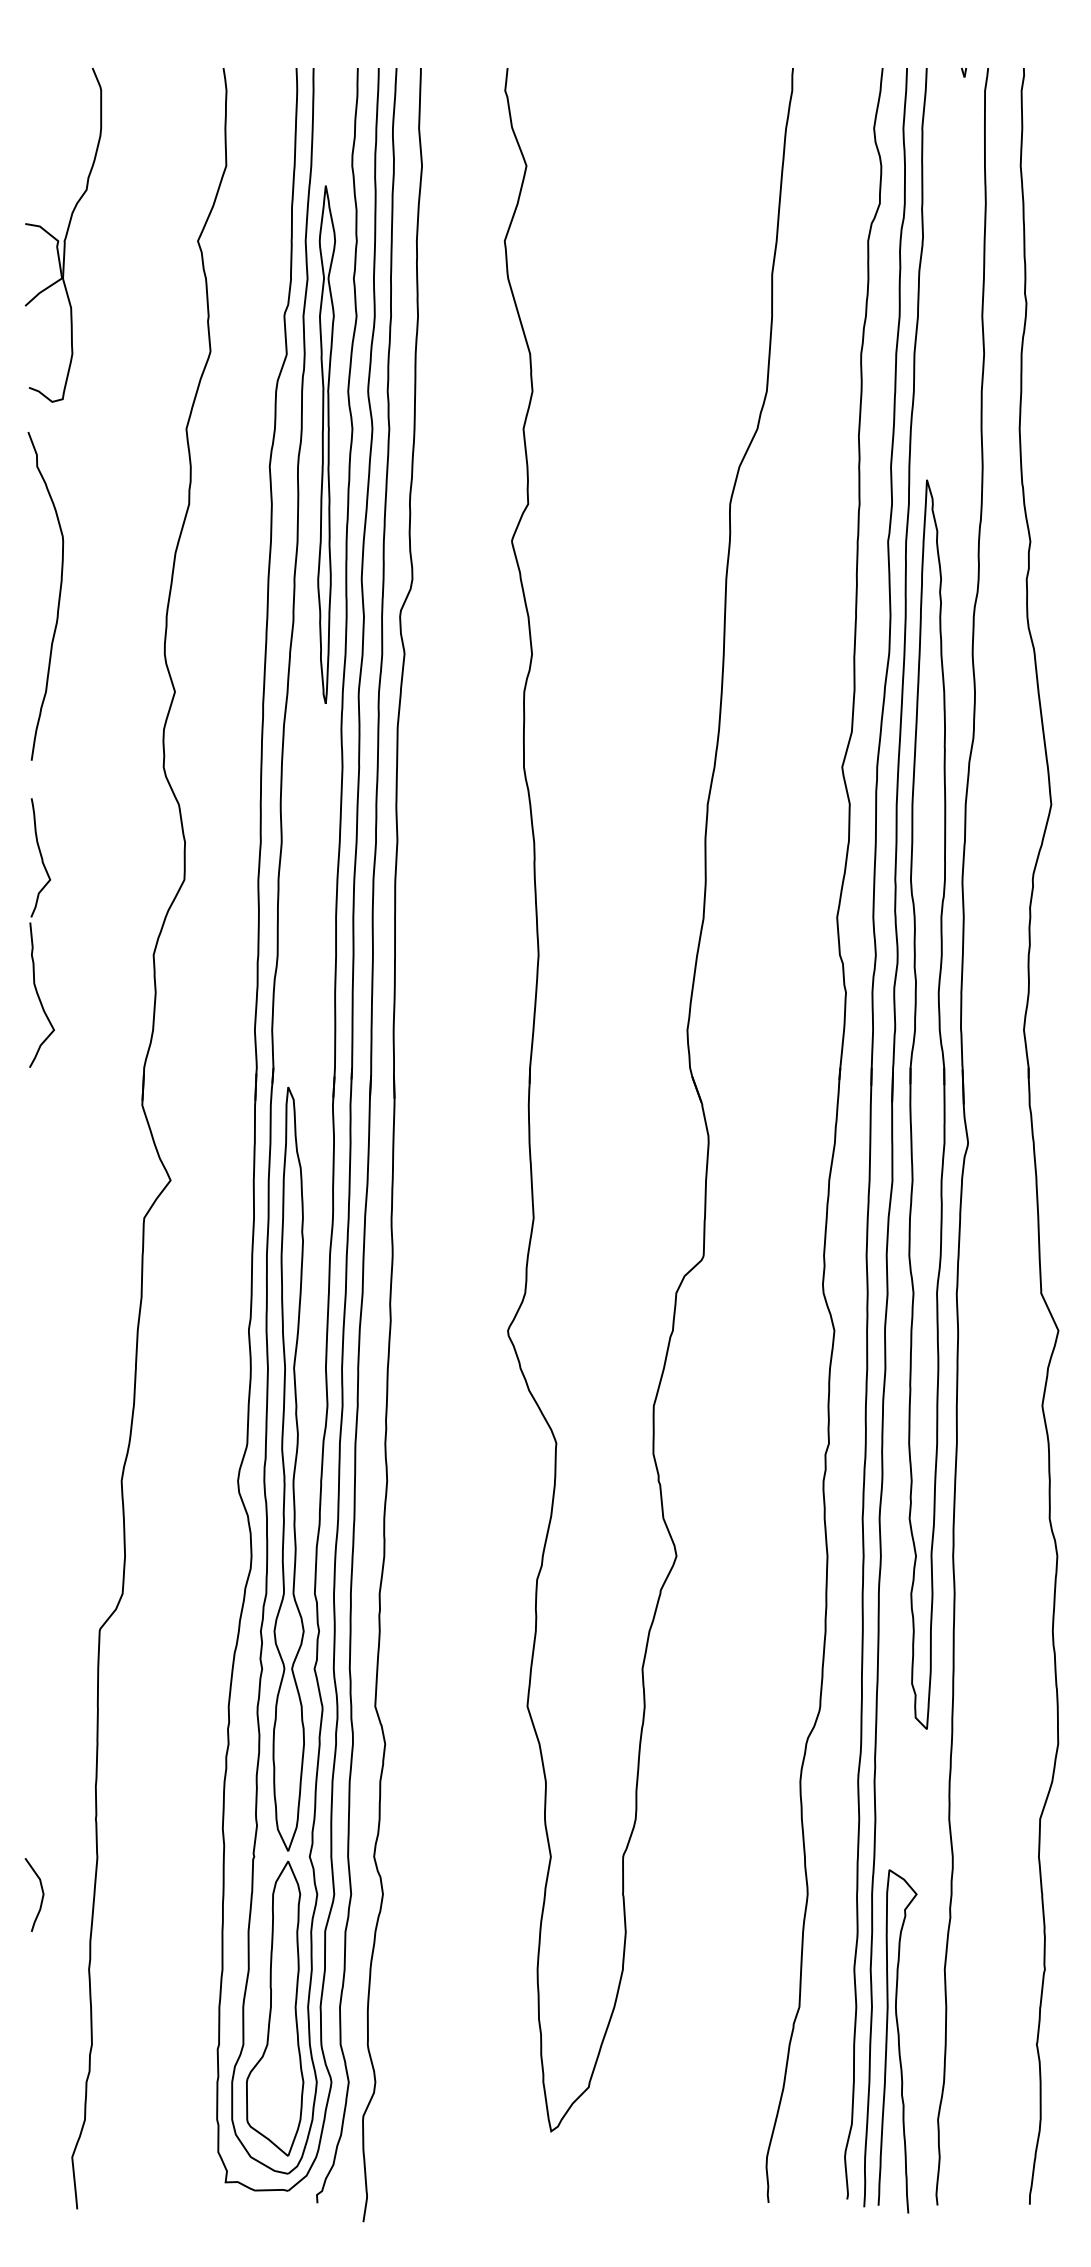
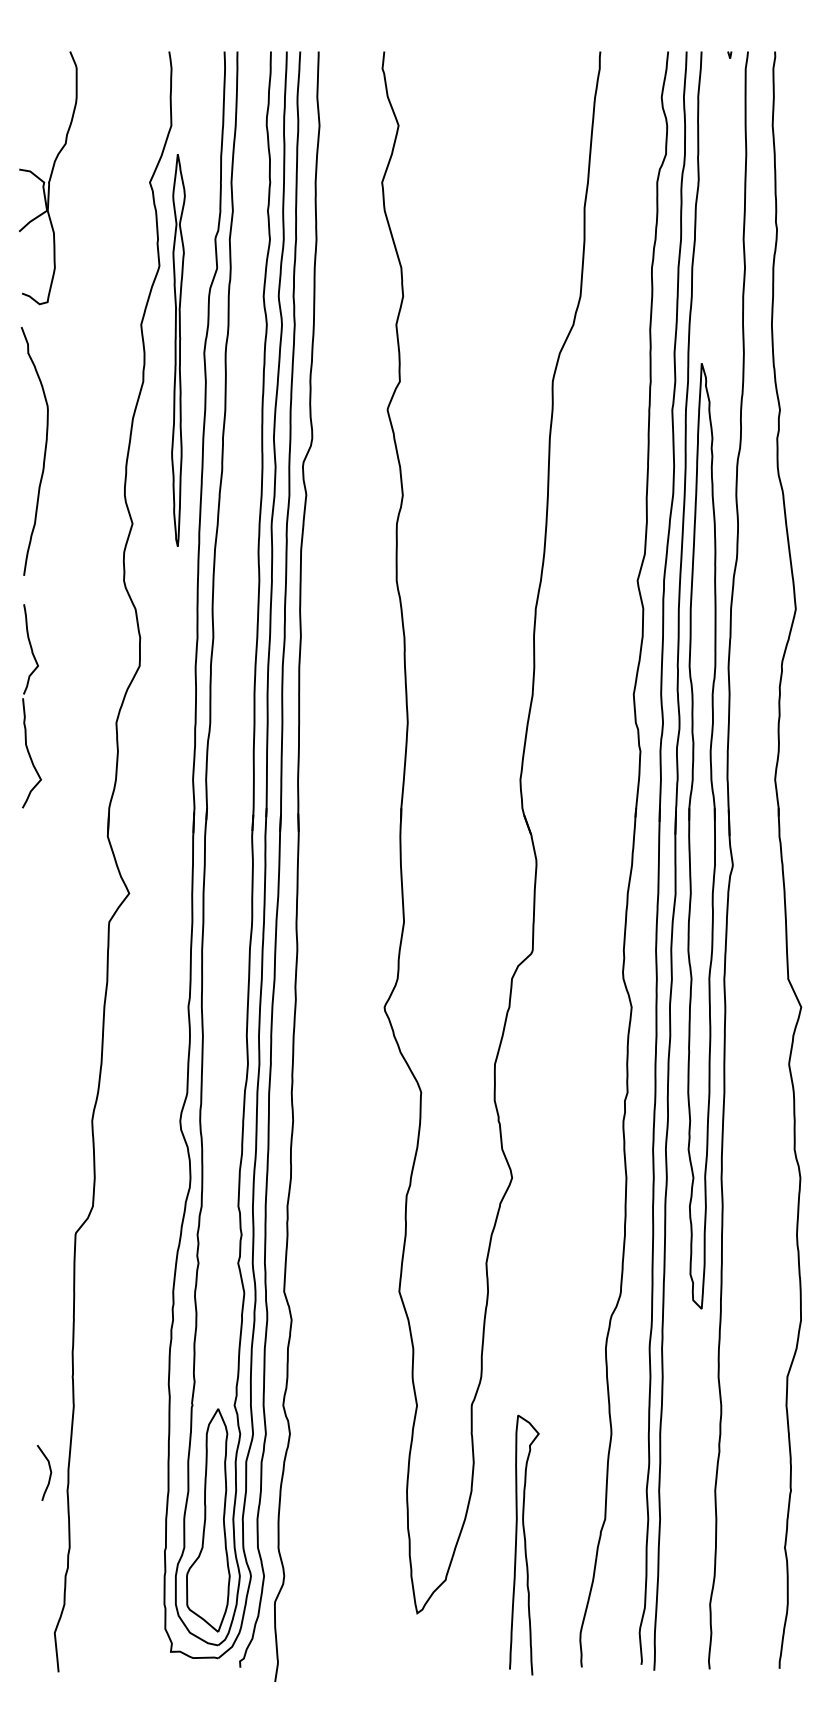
part: (326, 444) -> (178, 350), moved
part: (288, 1468) -> (218, 1111), removed
curve: (42, 1894) -> (50, 1472), moved
curve: (898, 2041) -> (525, 1545), moved

